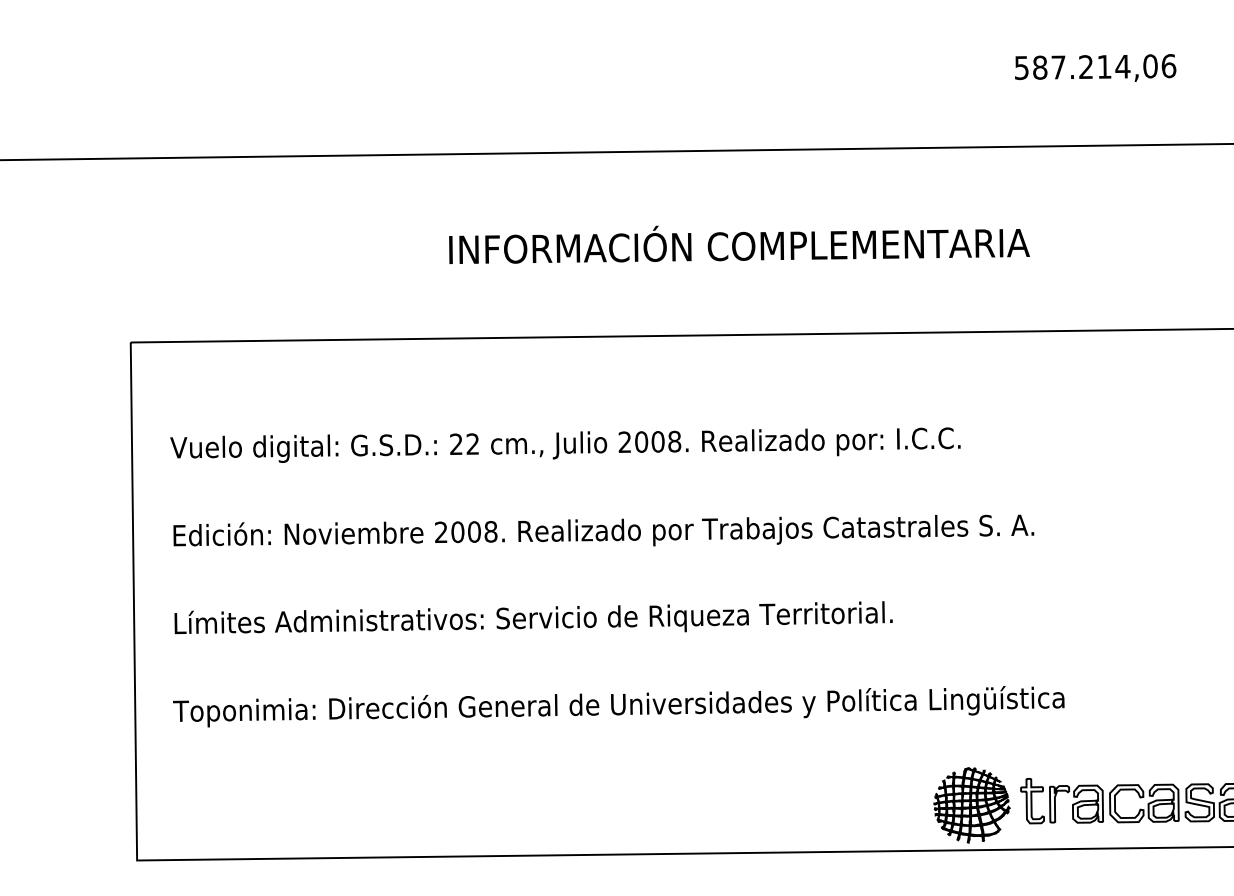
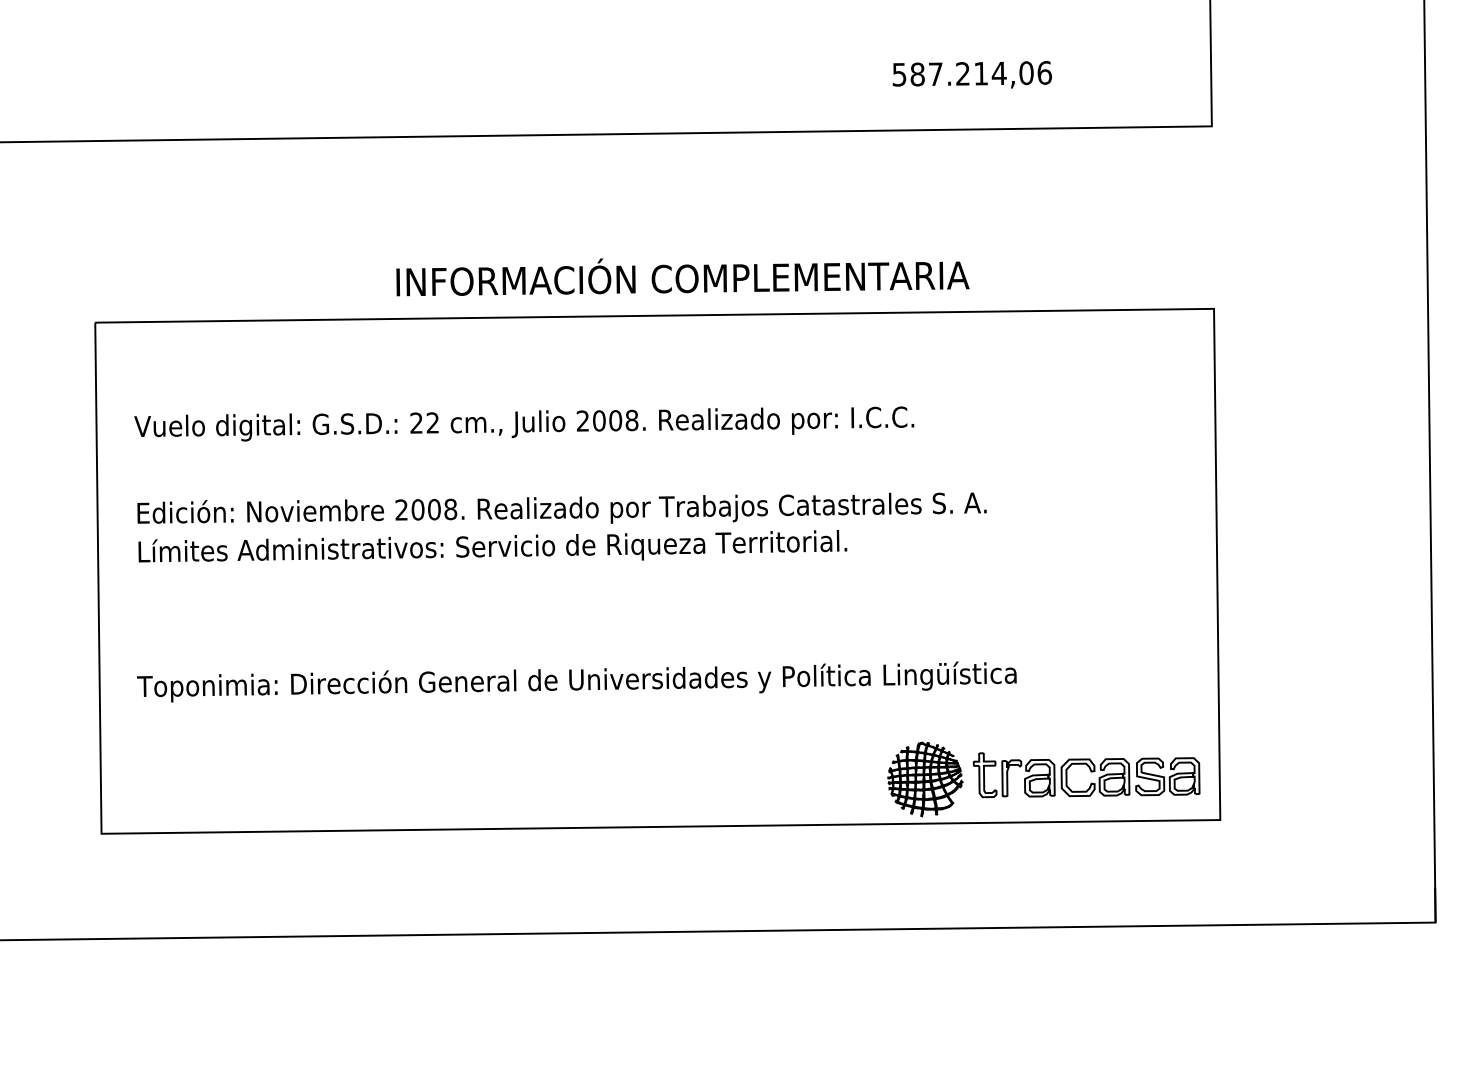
text: (1094, 67) -> (971, 74), moved
text: (739, 245) -> (682, 277), moved
text: (533, 617) -> (492, 546), moved

